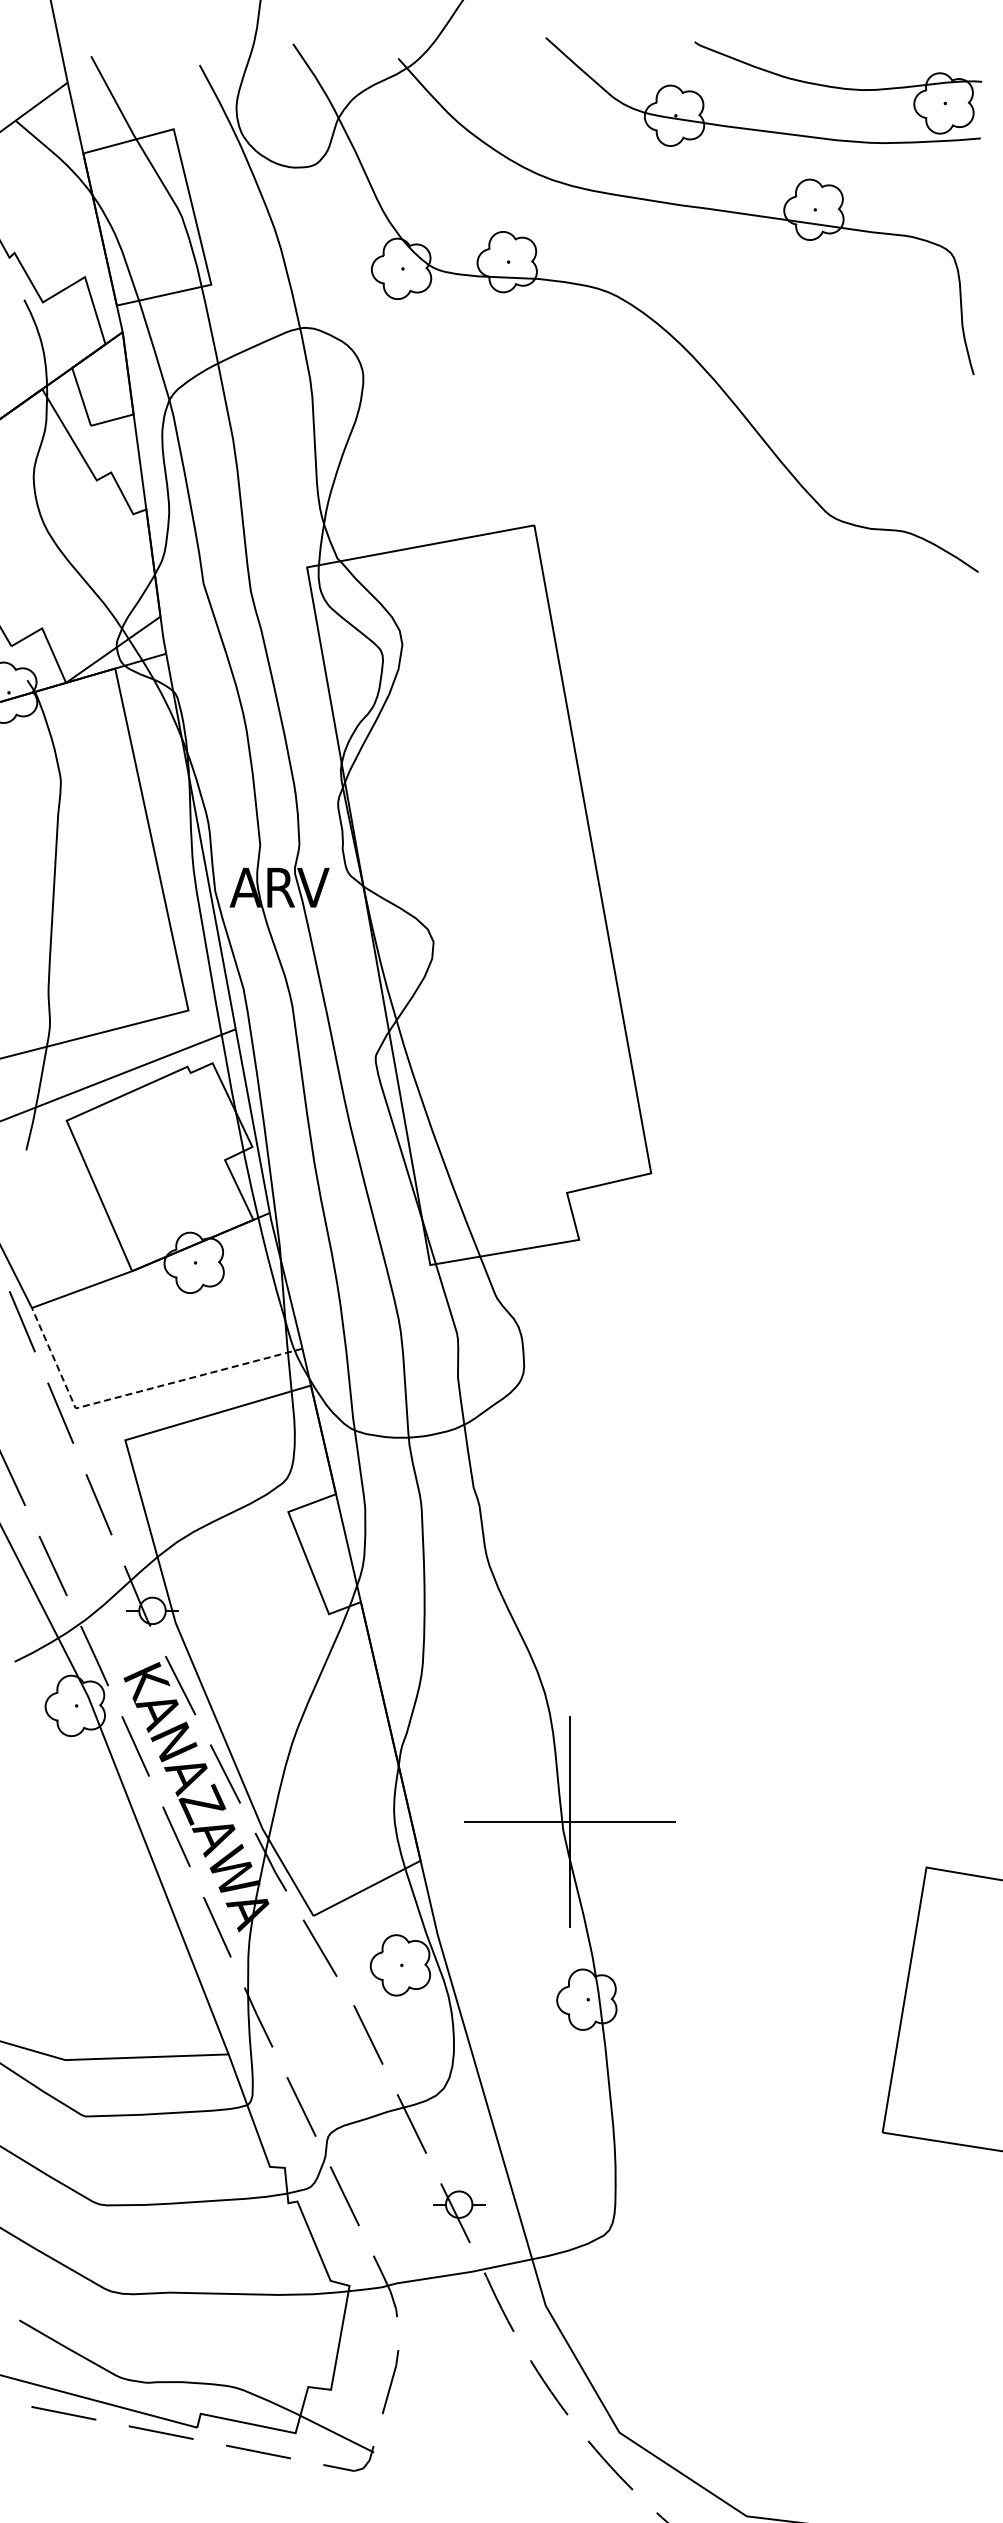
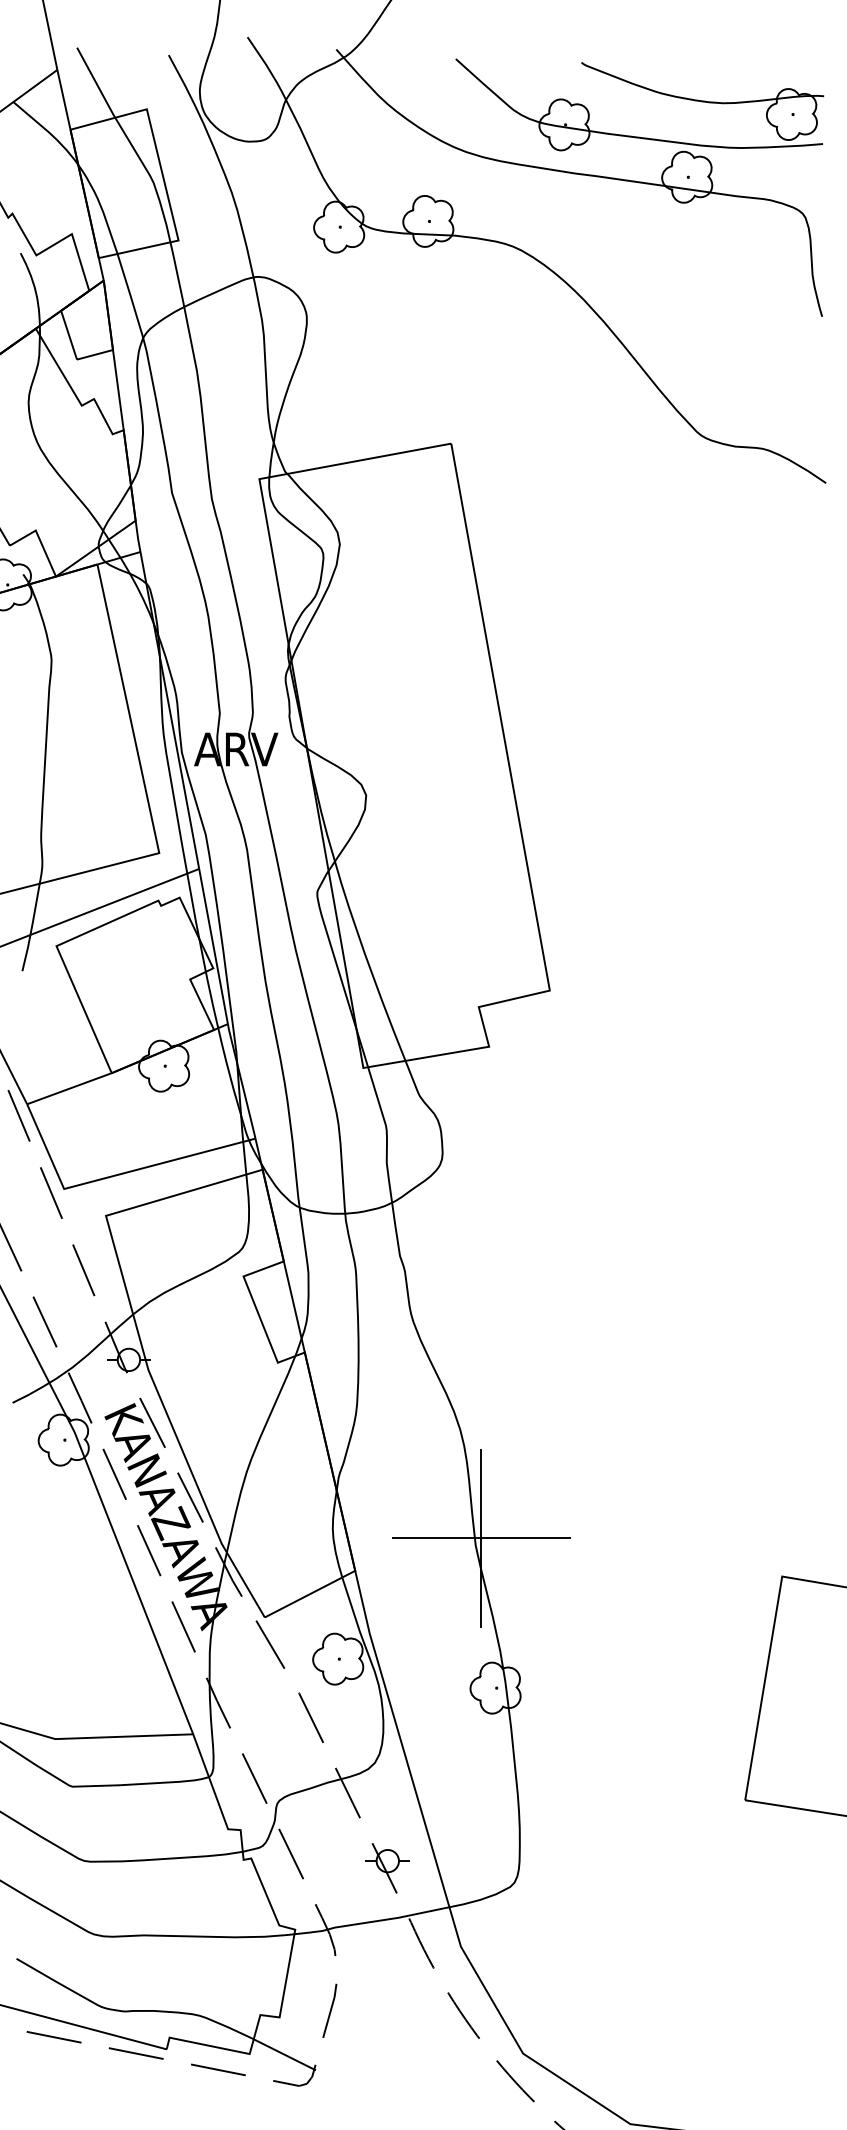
part: (770, 73) -> (645, 89), moved
line: (135, 1392) -> (114, 1175), dashed -> solid

